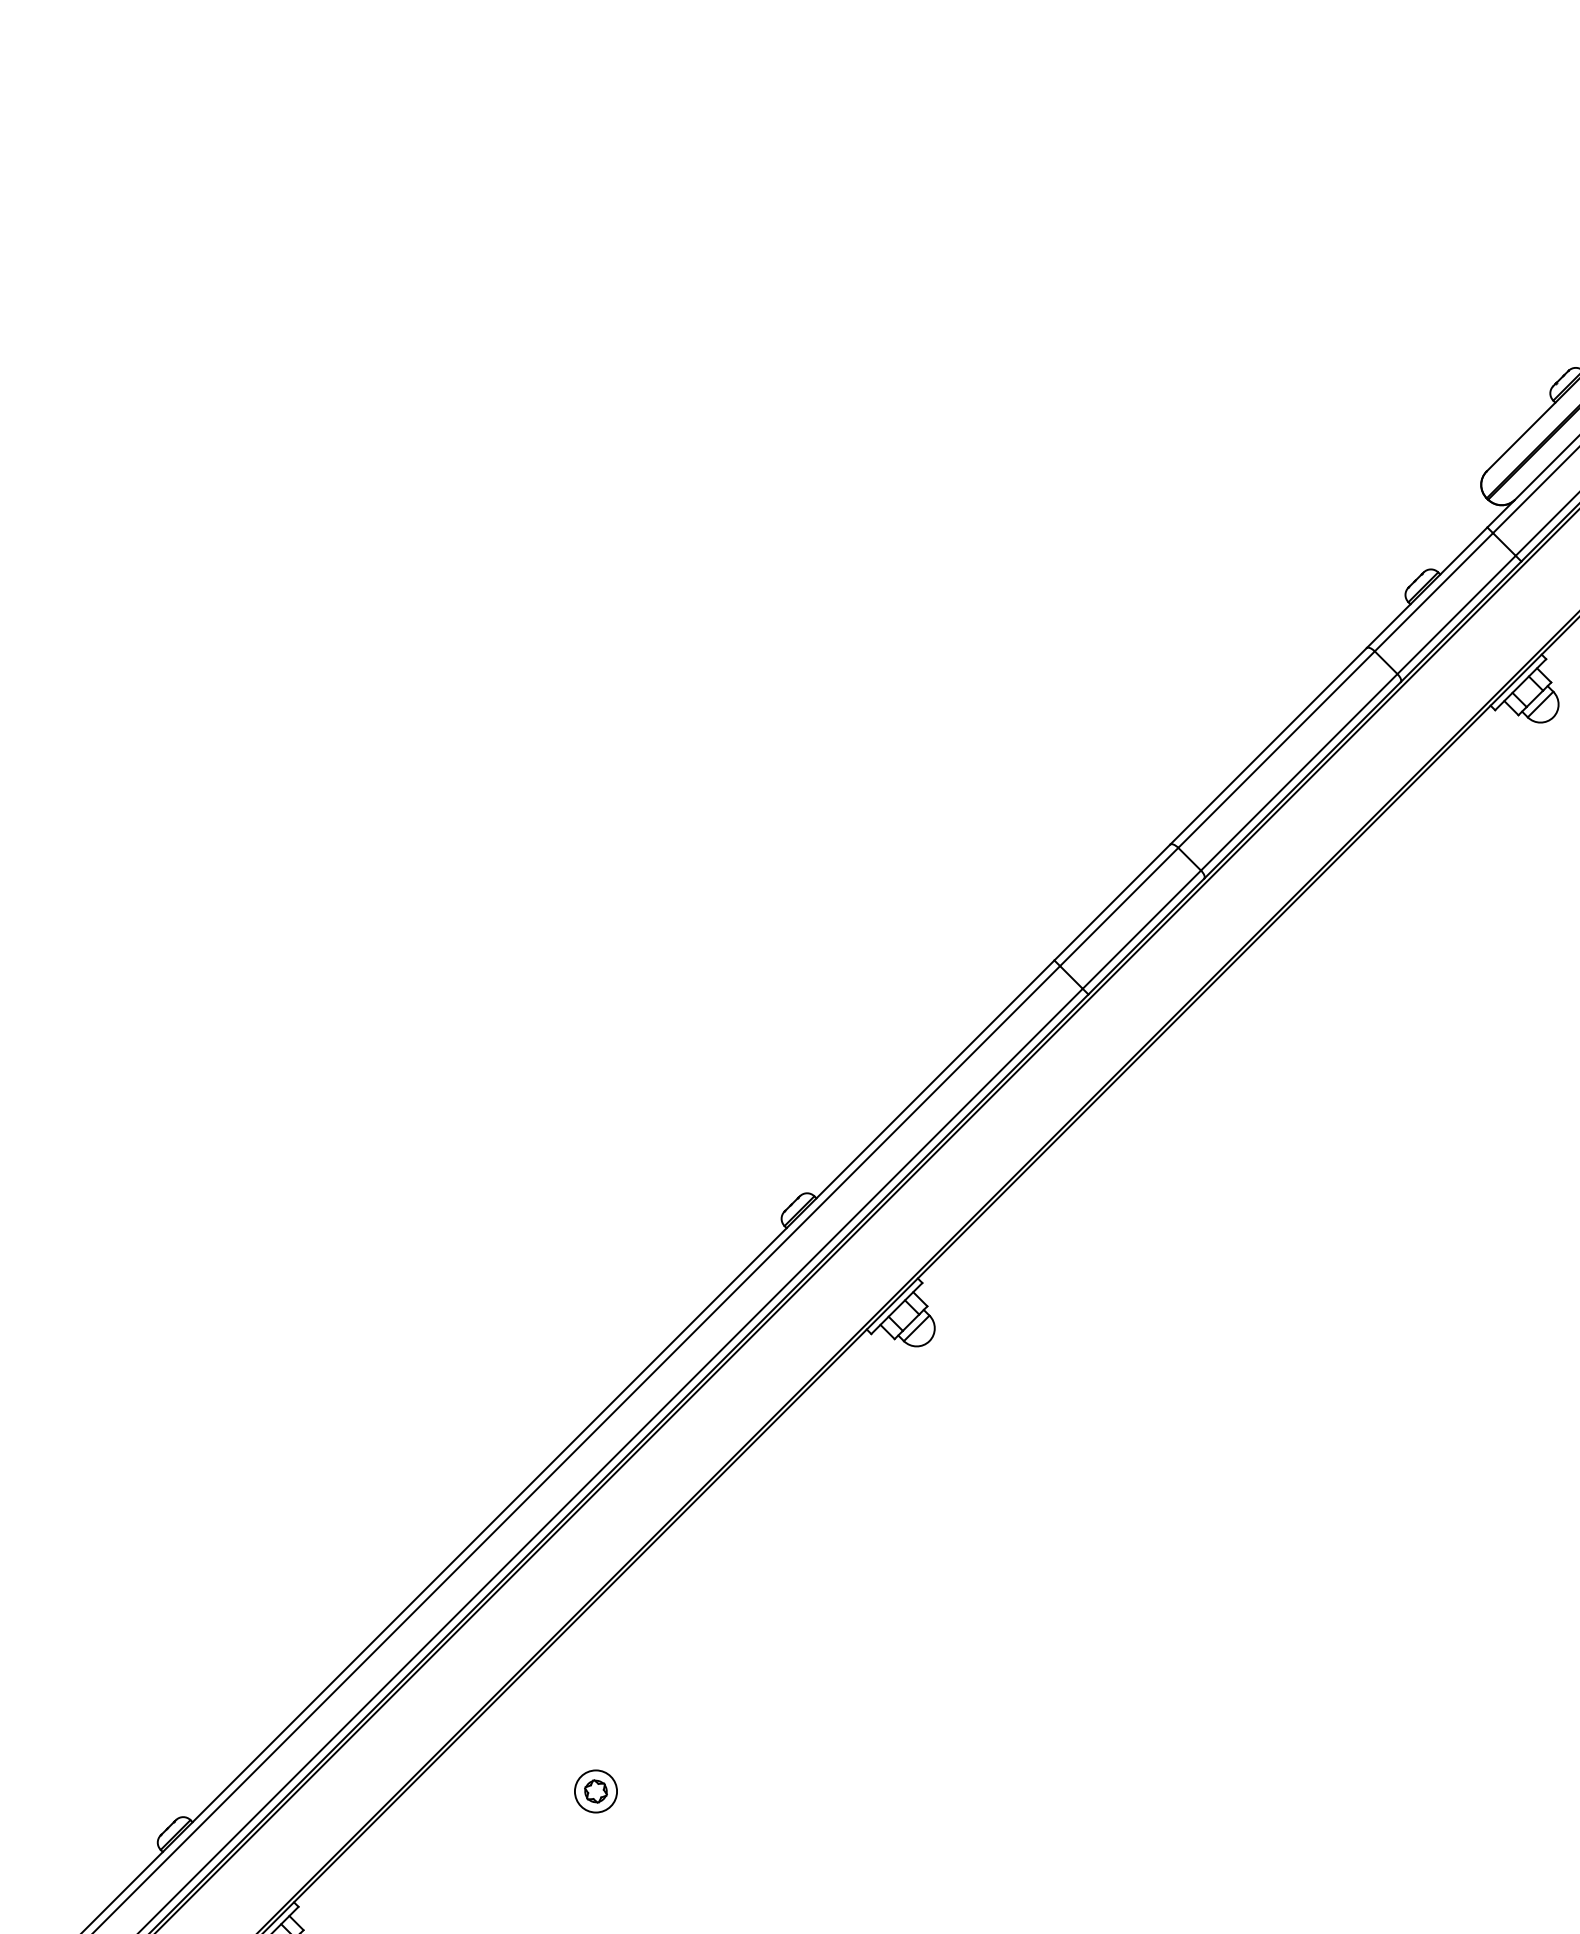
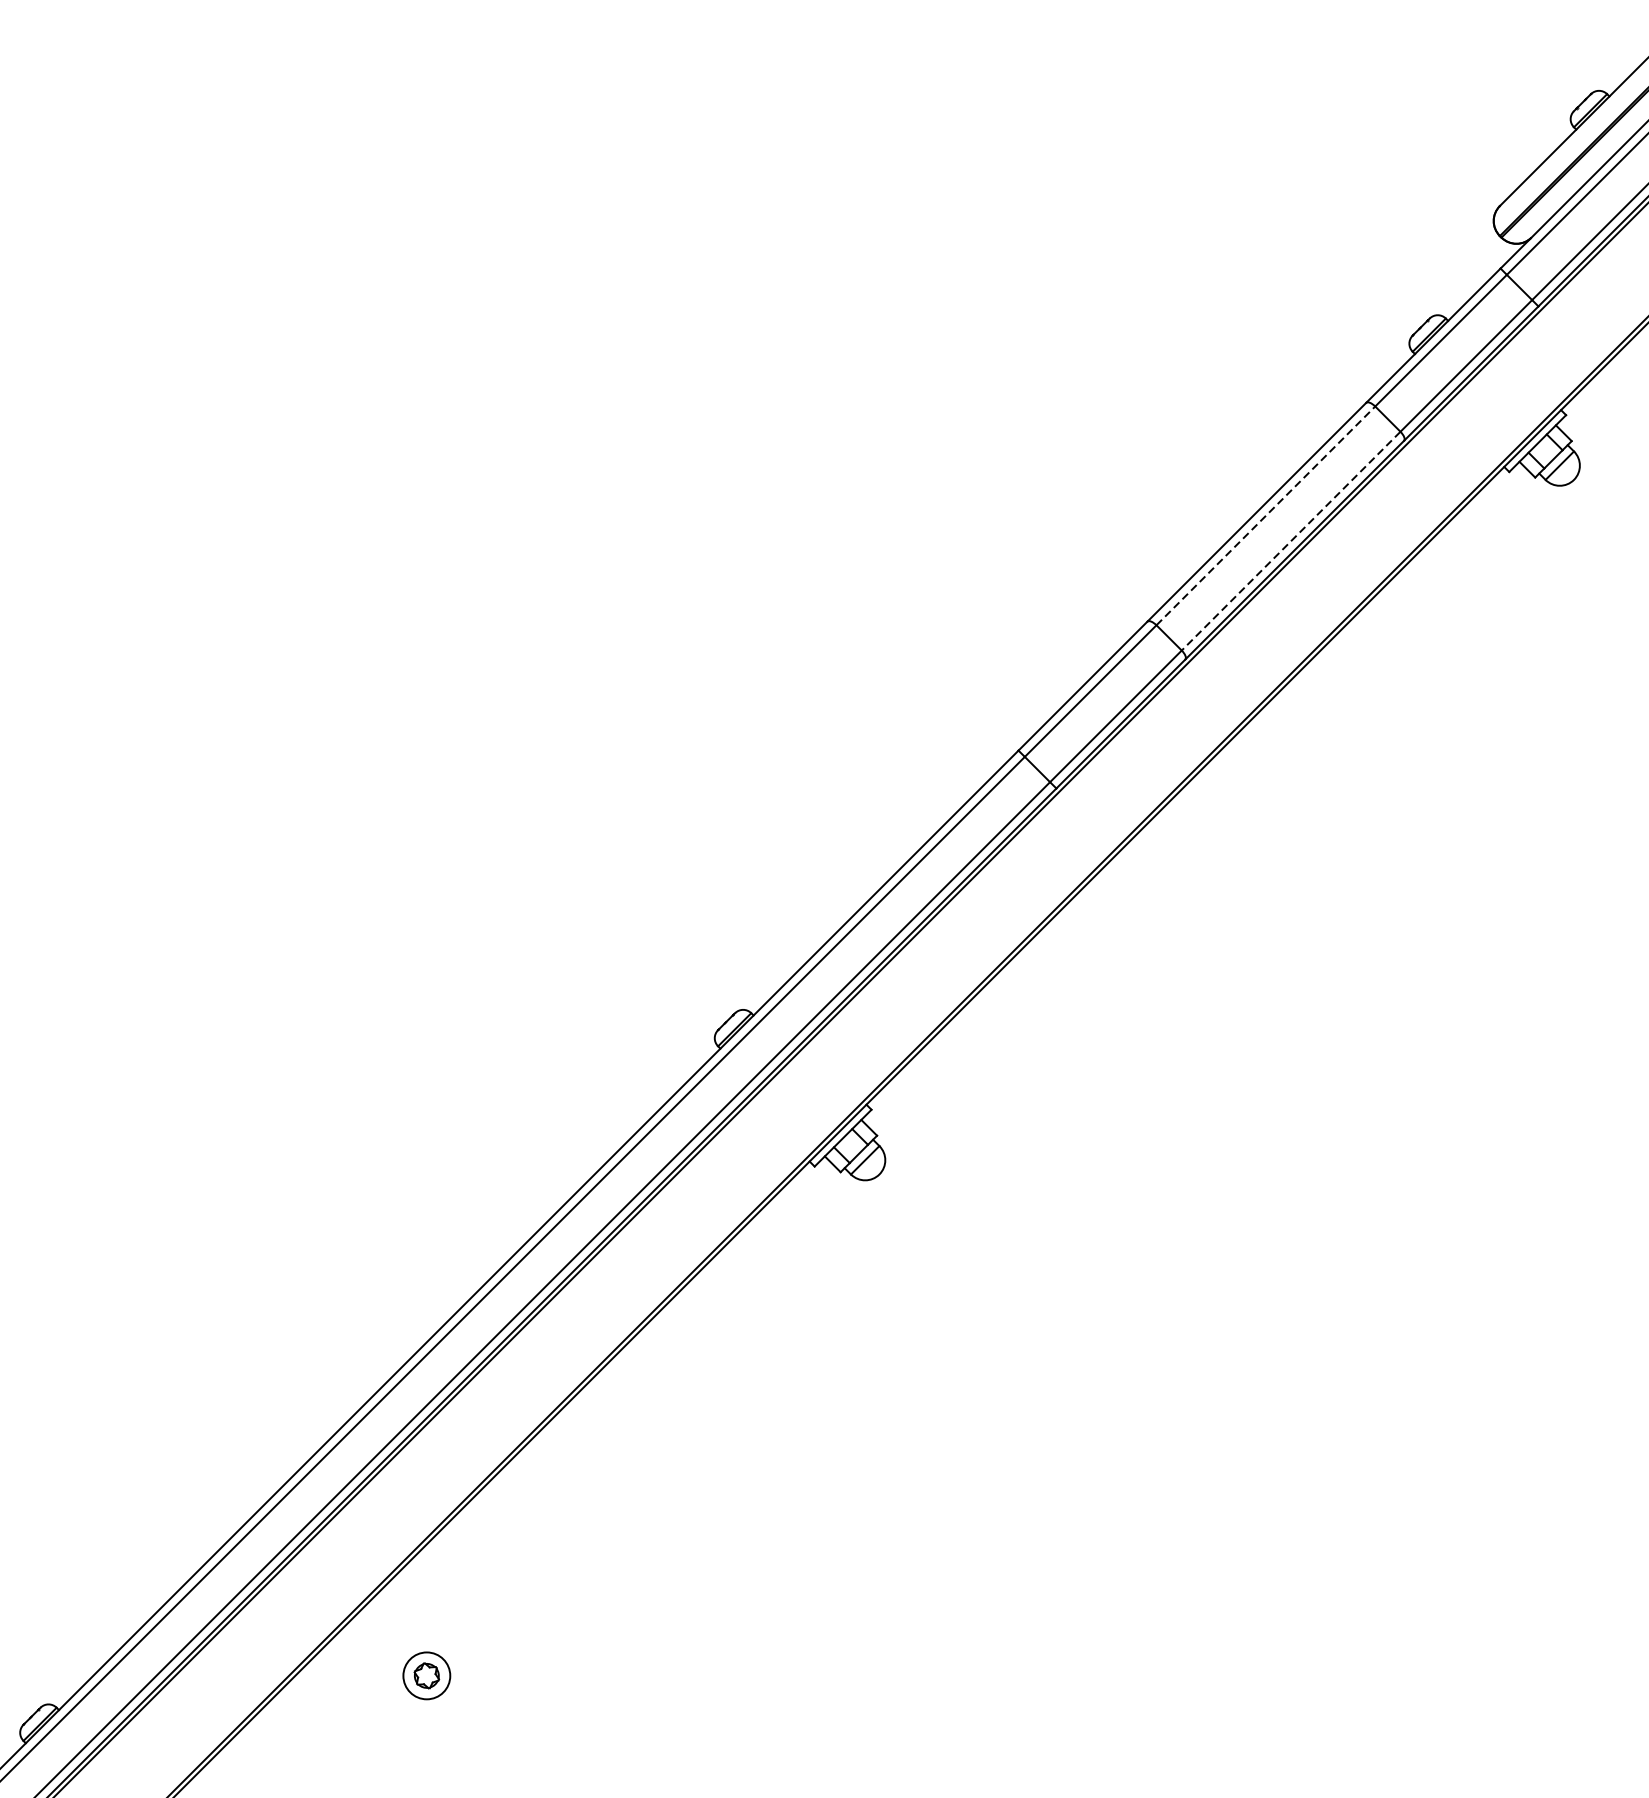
line: (1276, 749) -> (1265, 515), solid -> dashed
line: (1299, 772) -> (1291, 541), solid -> dashed
part: (595, 1791) -> (426, 1675), moved

